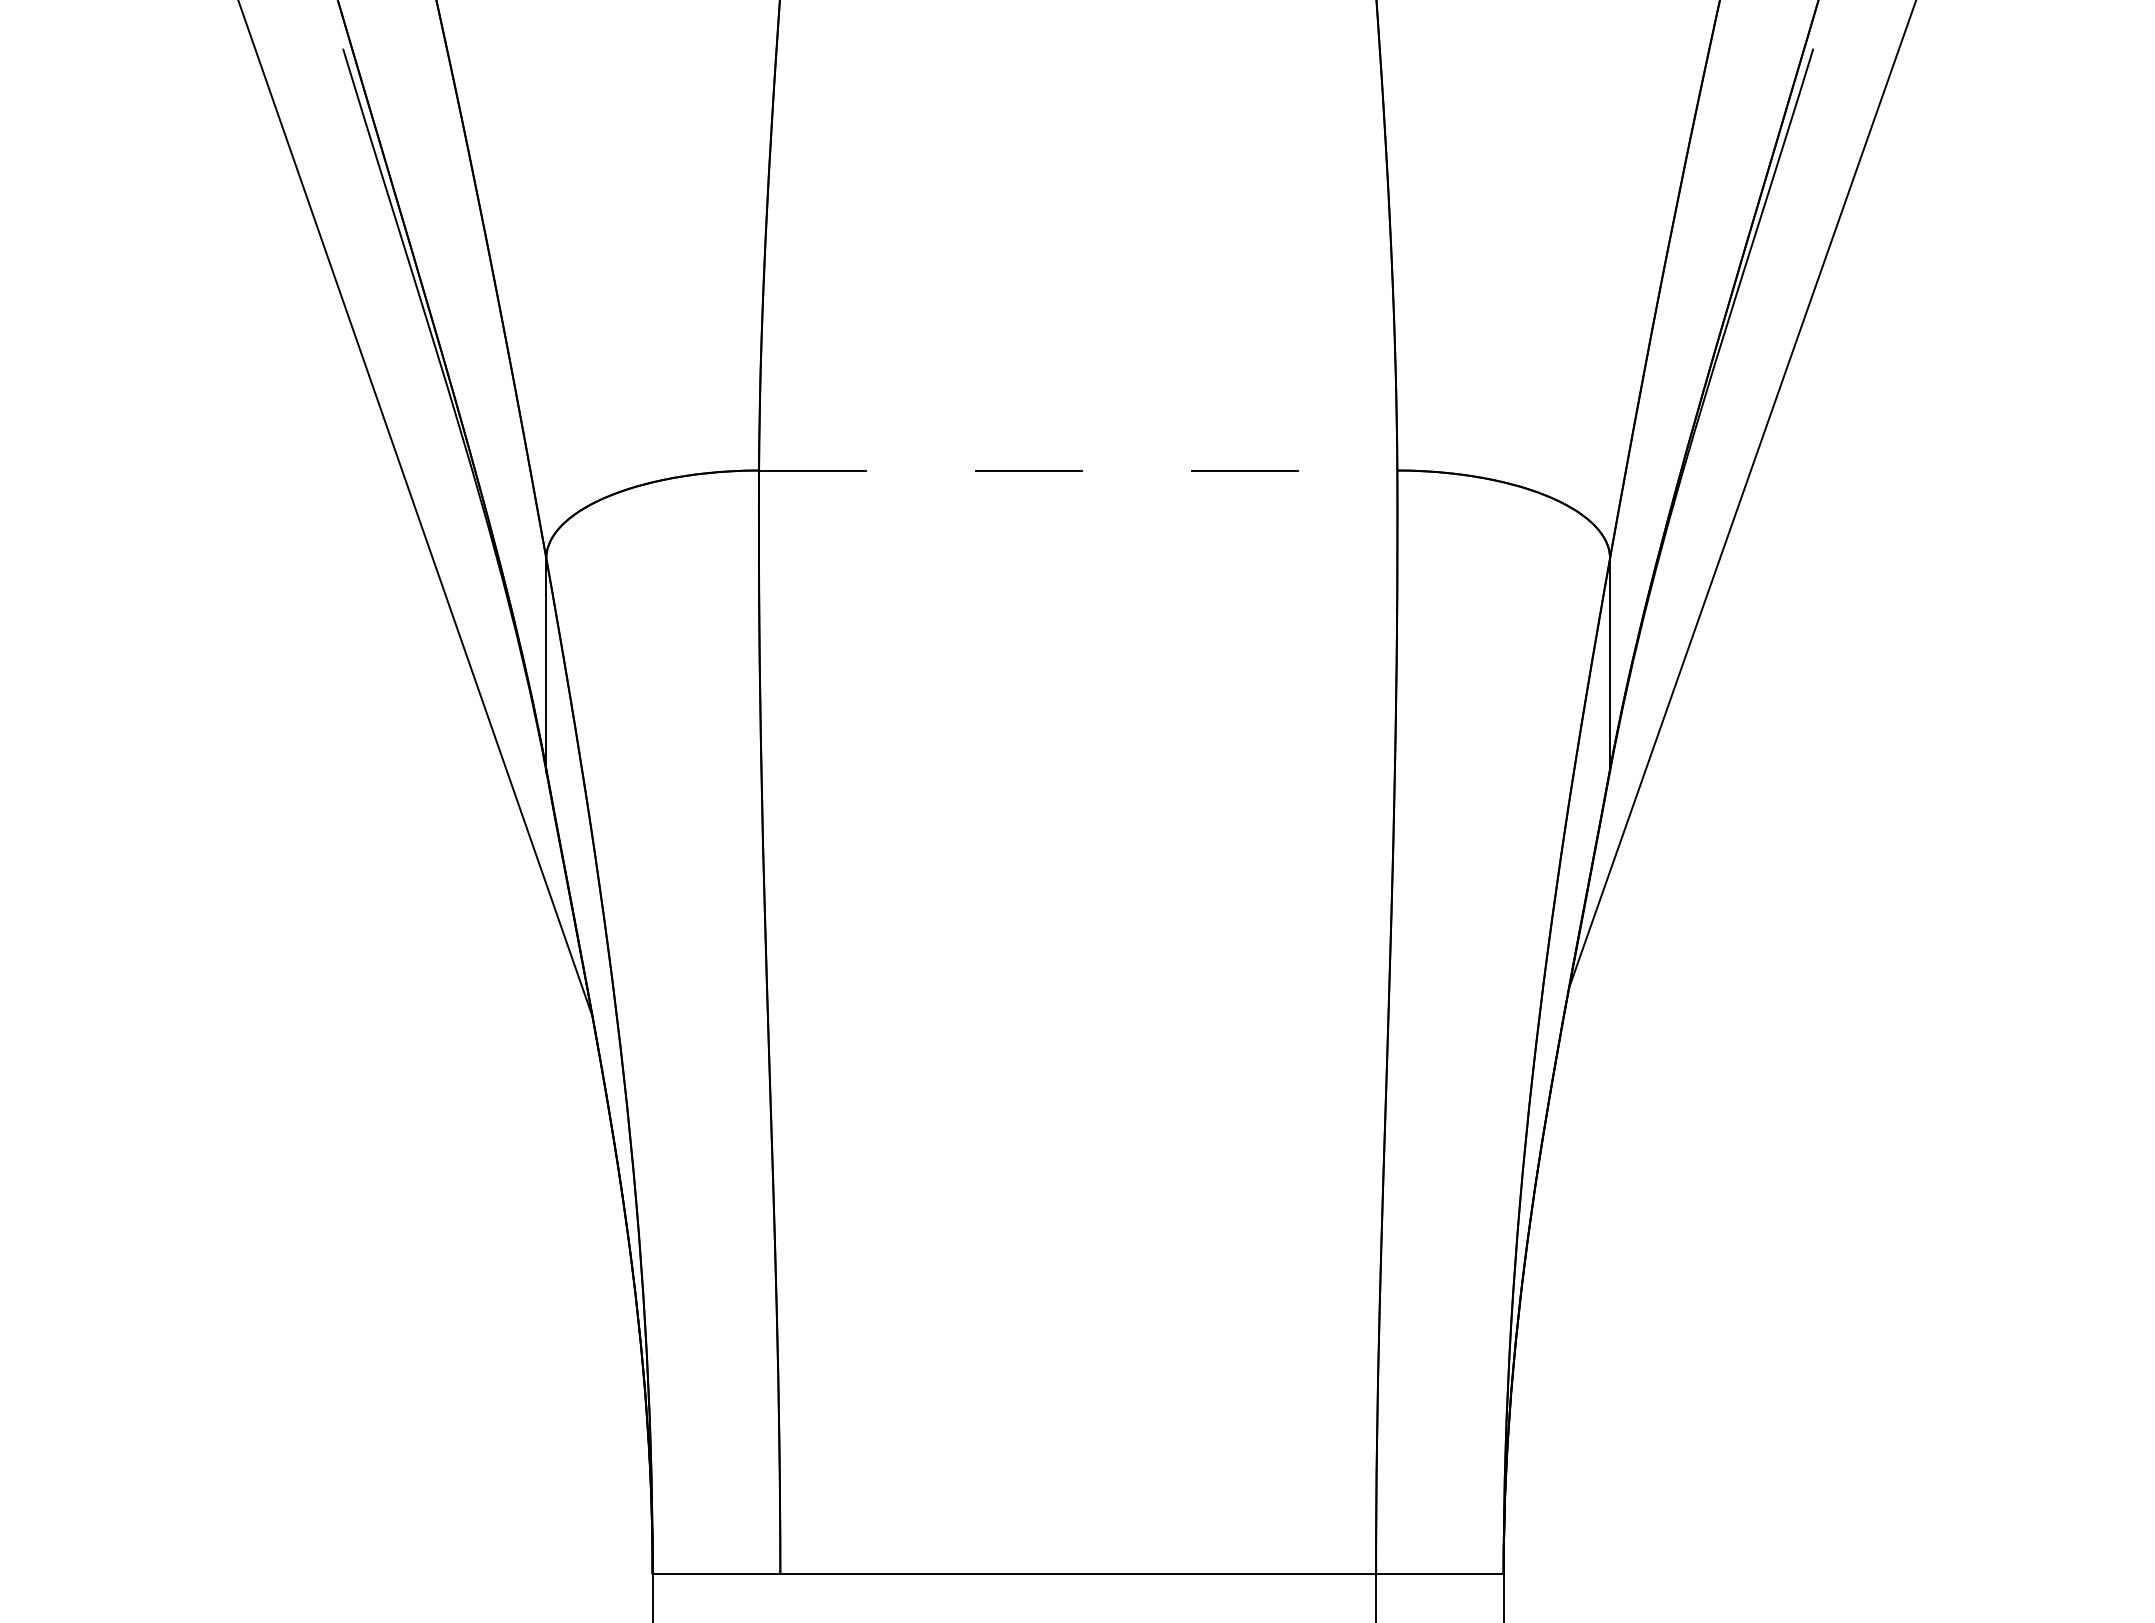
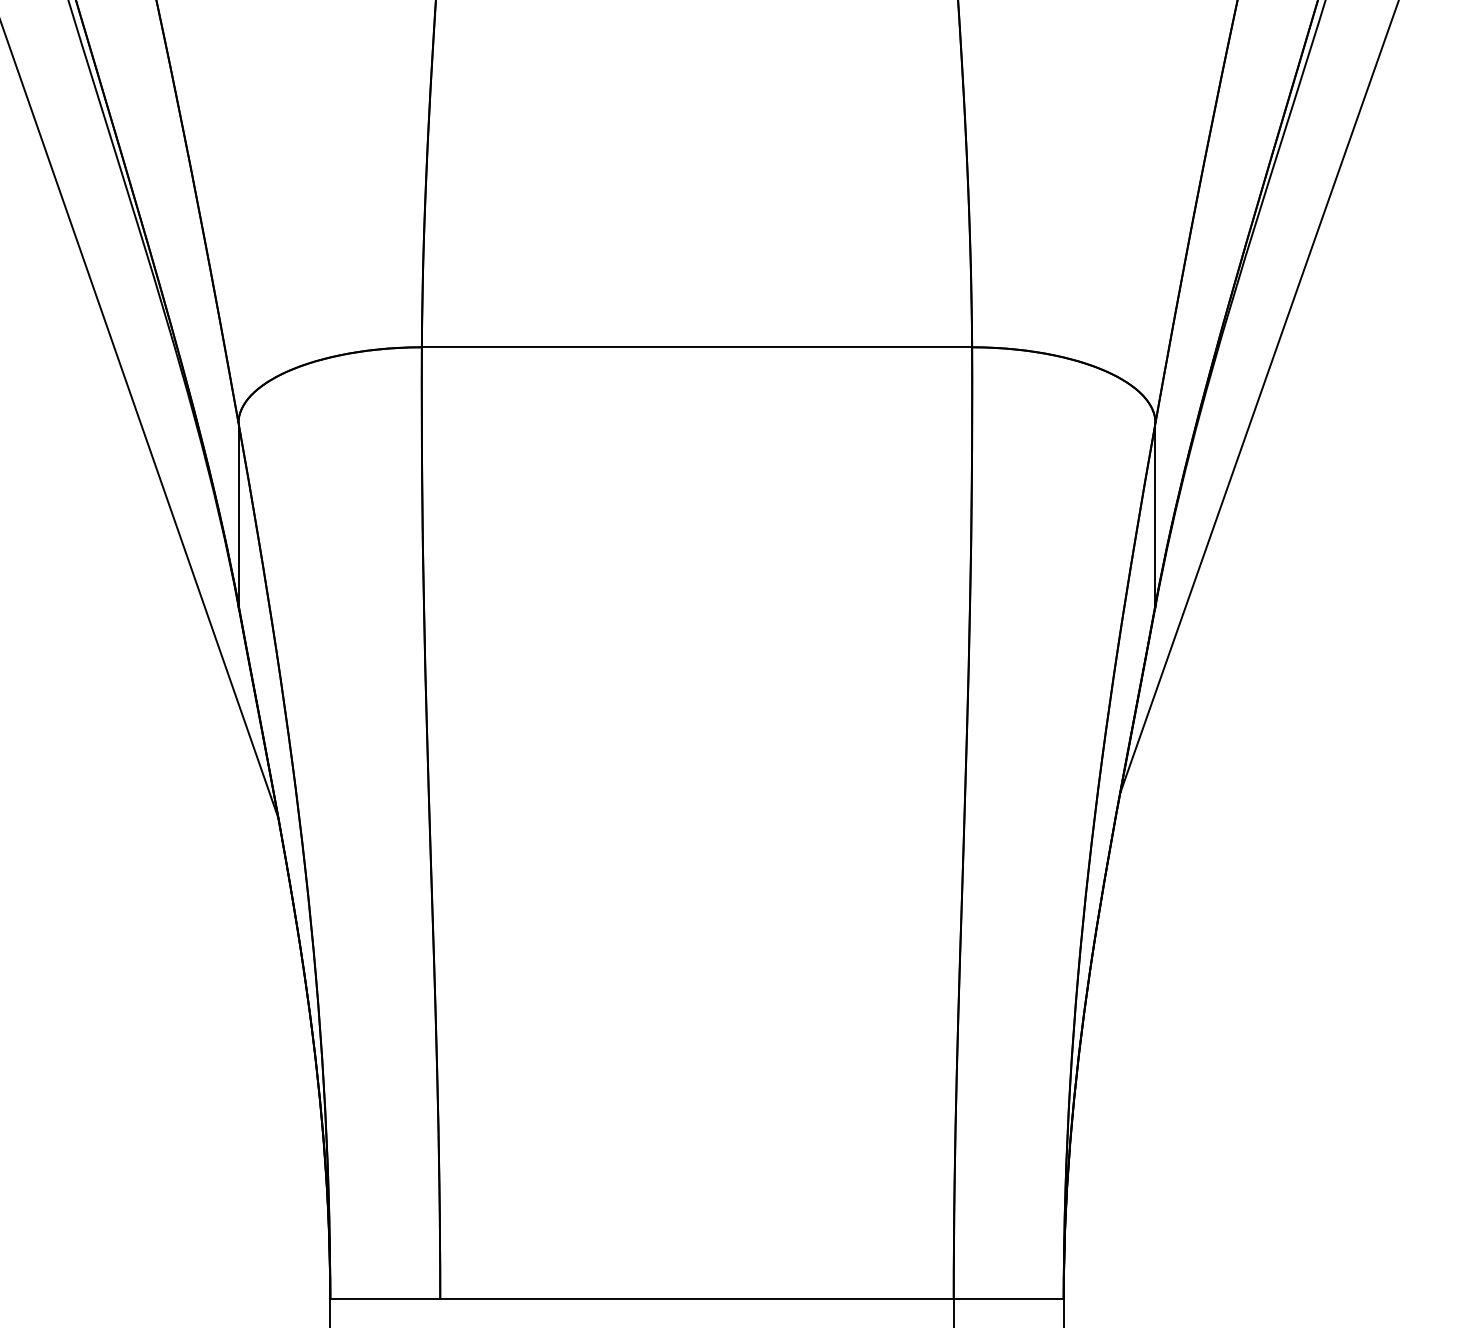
line: (1078, 470) -> (697, 347), dashed -> solid

